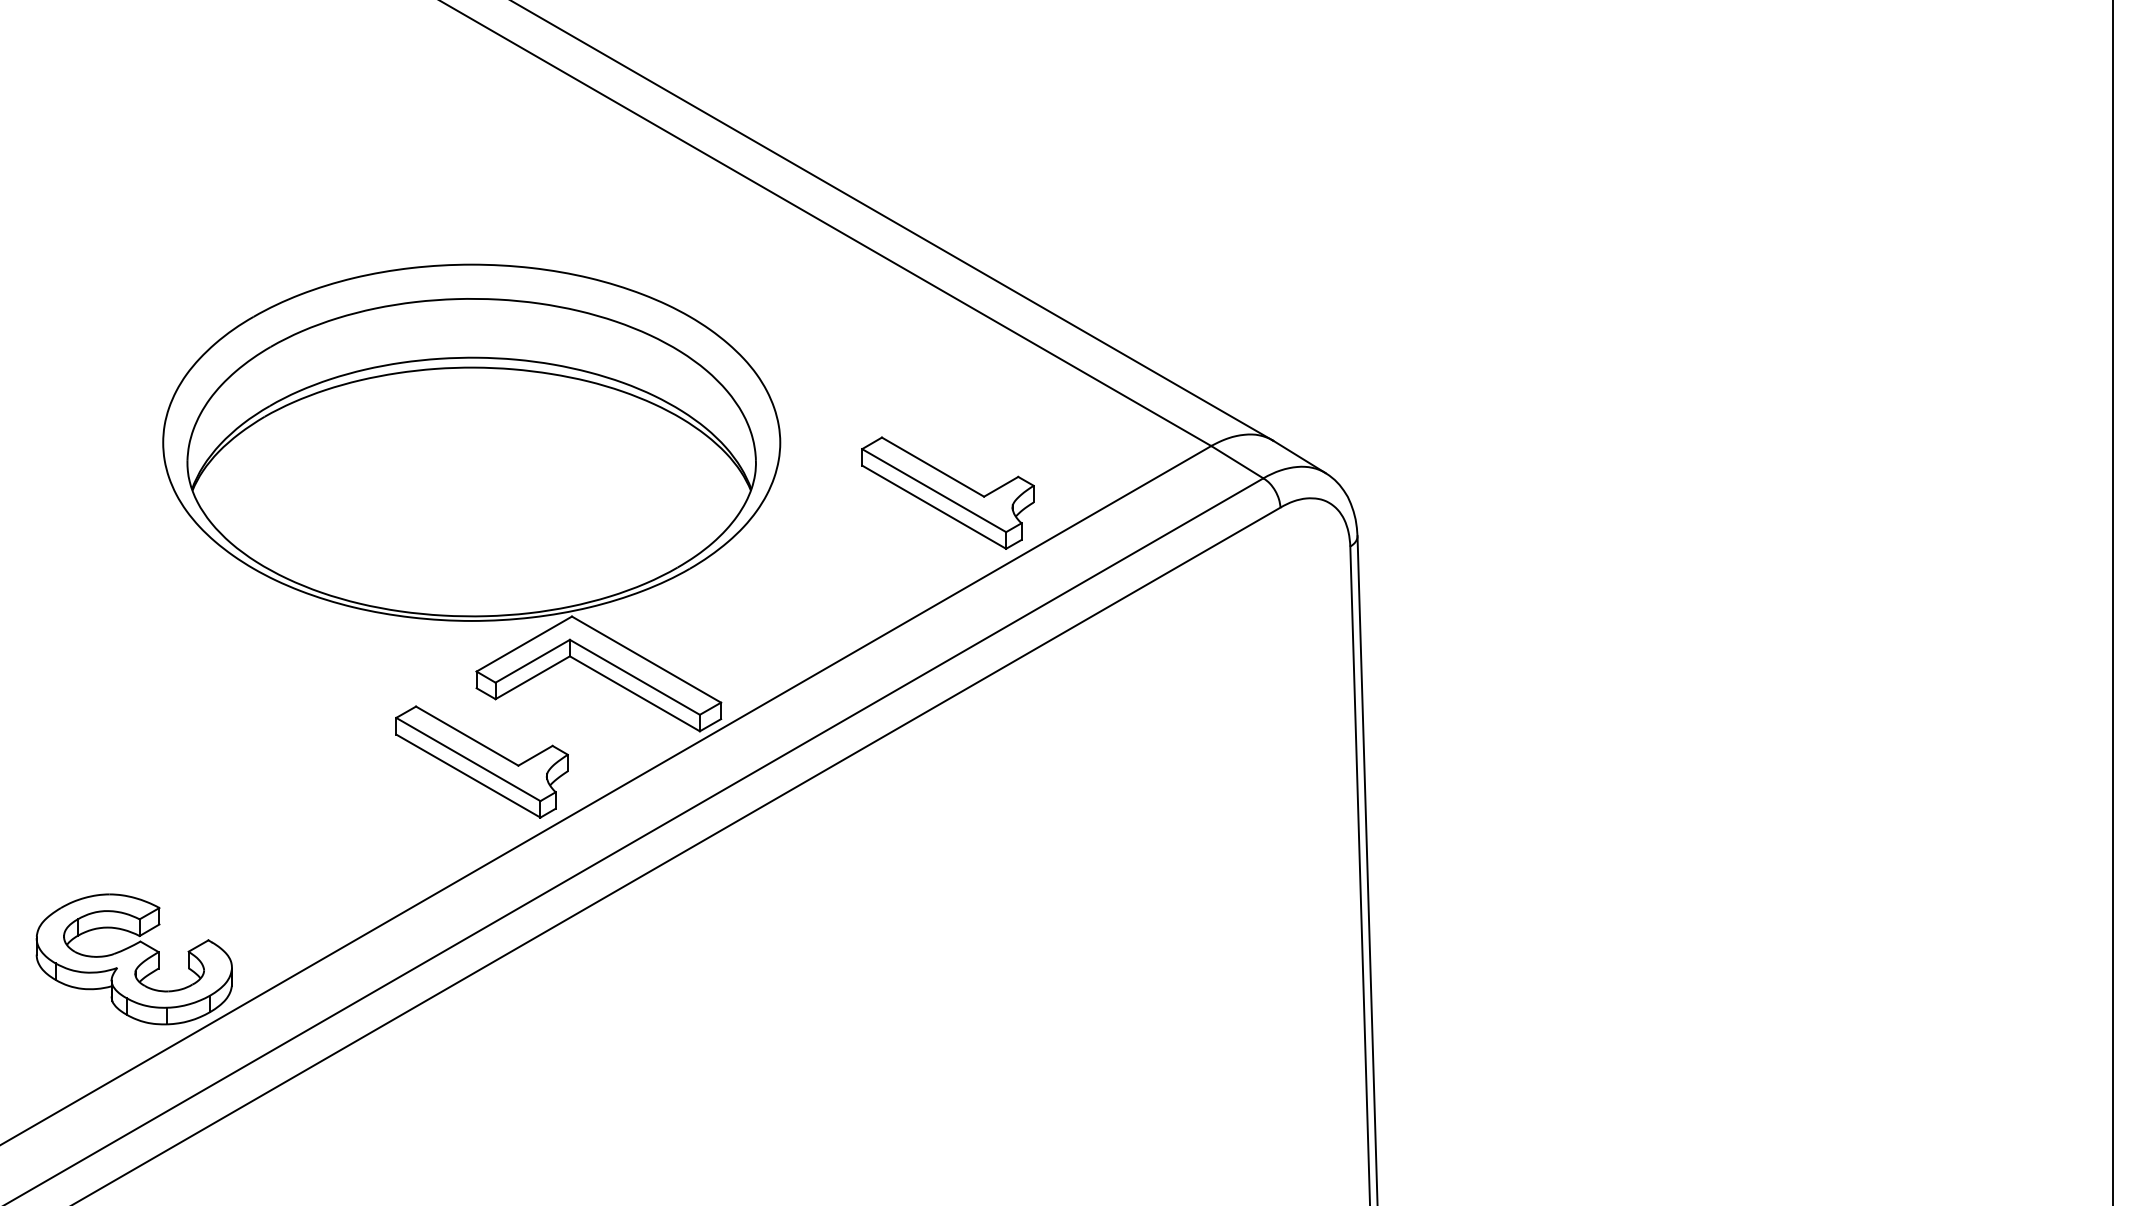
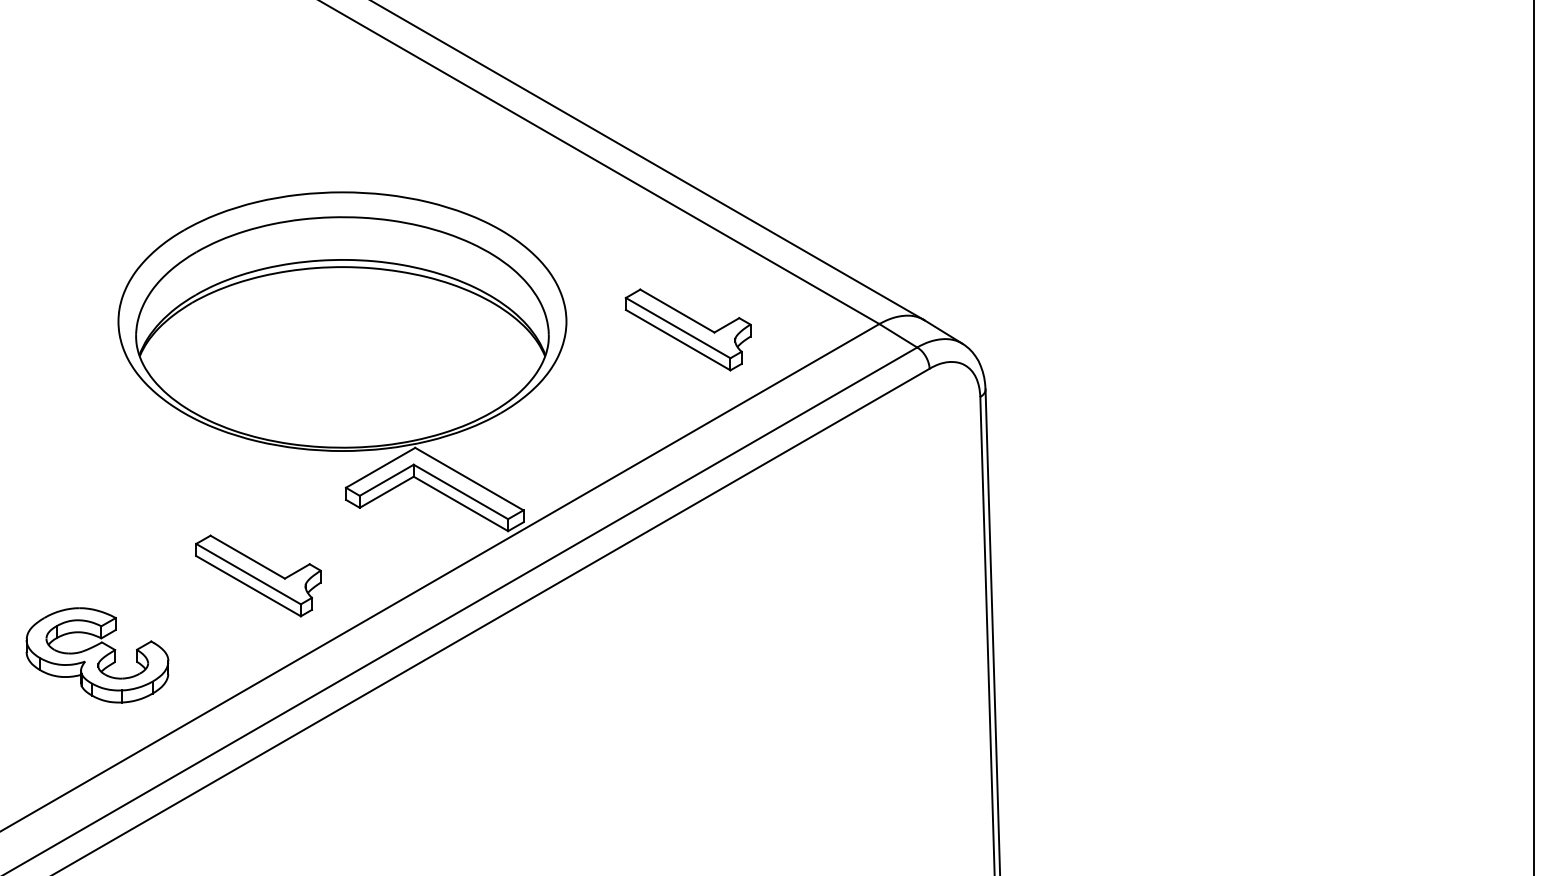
part: (947, 492) -> (687, 329), moved
part: (481, 761) -> (258, 575), moved
part: (133, 959) -> (96, 655), moved

